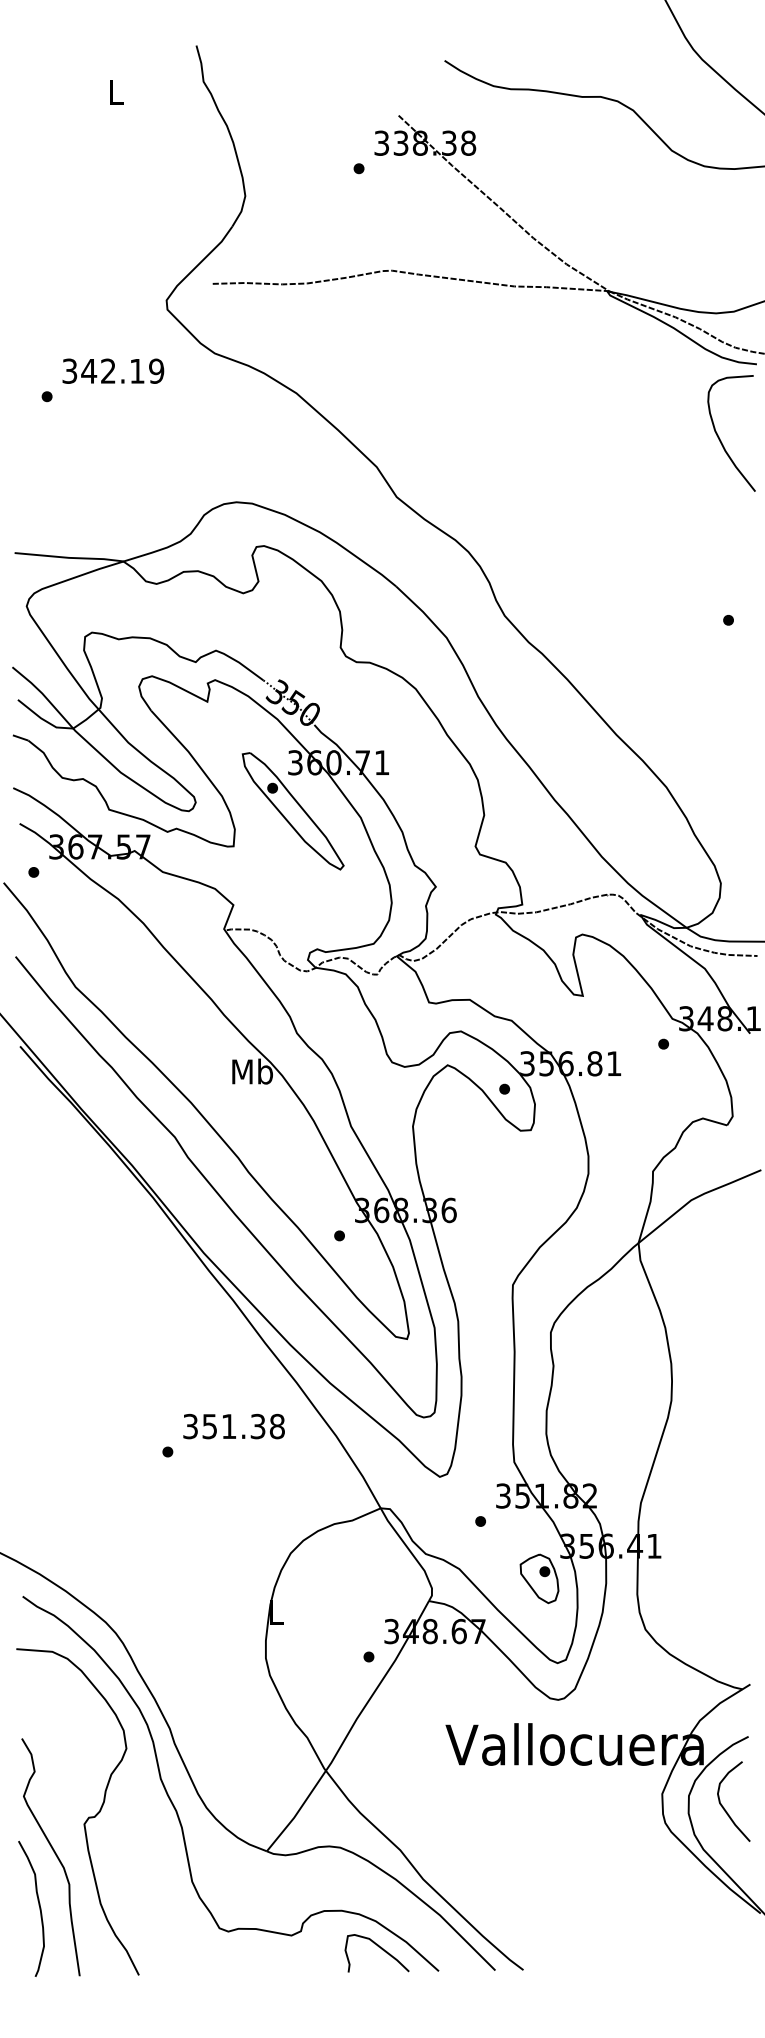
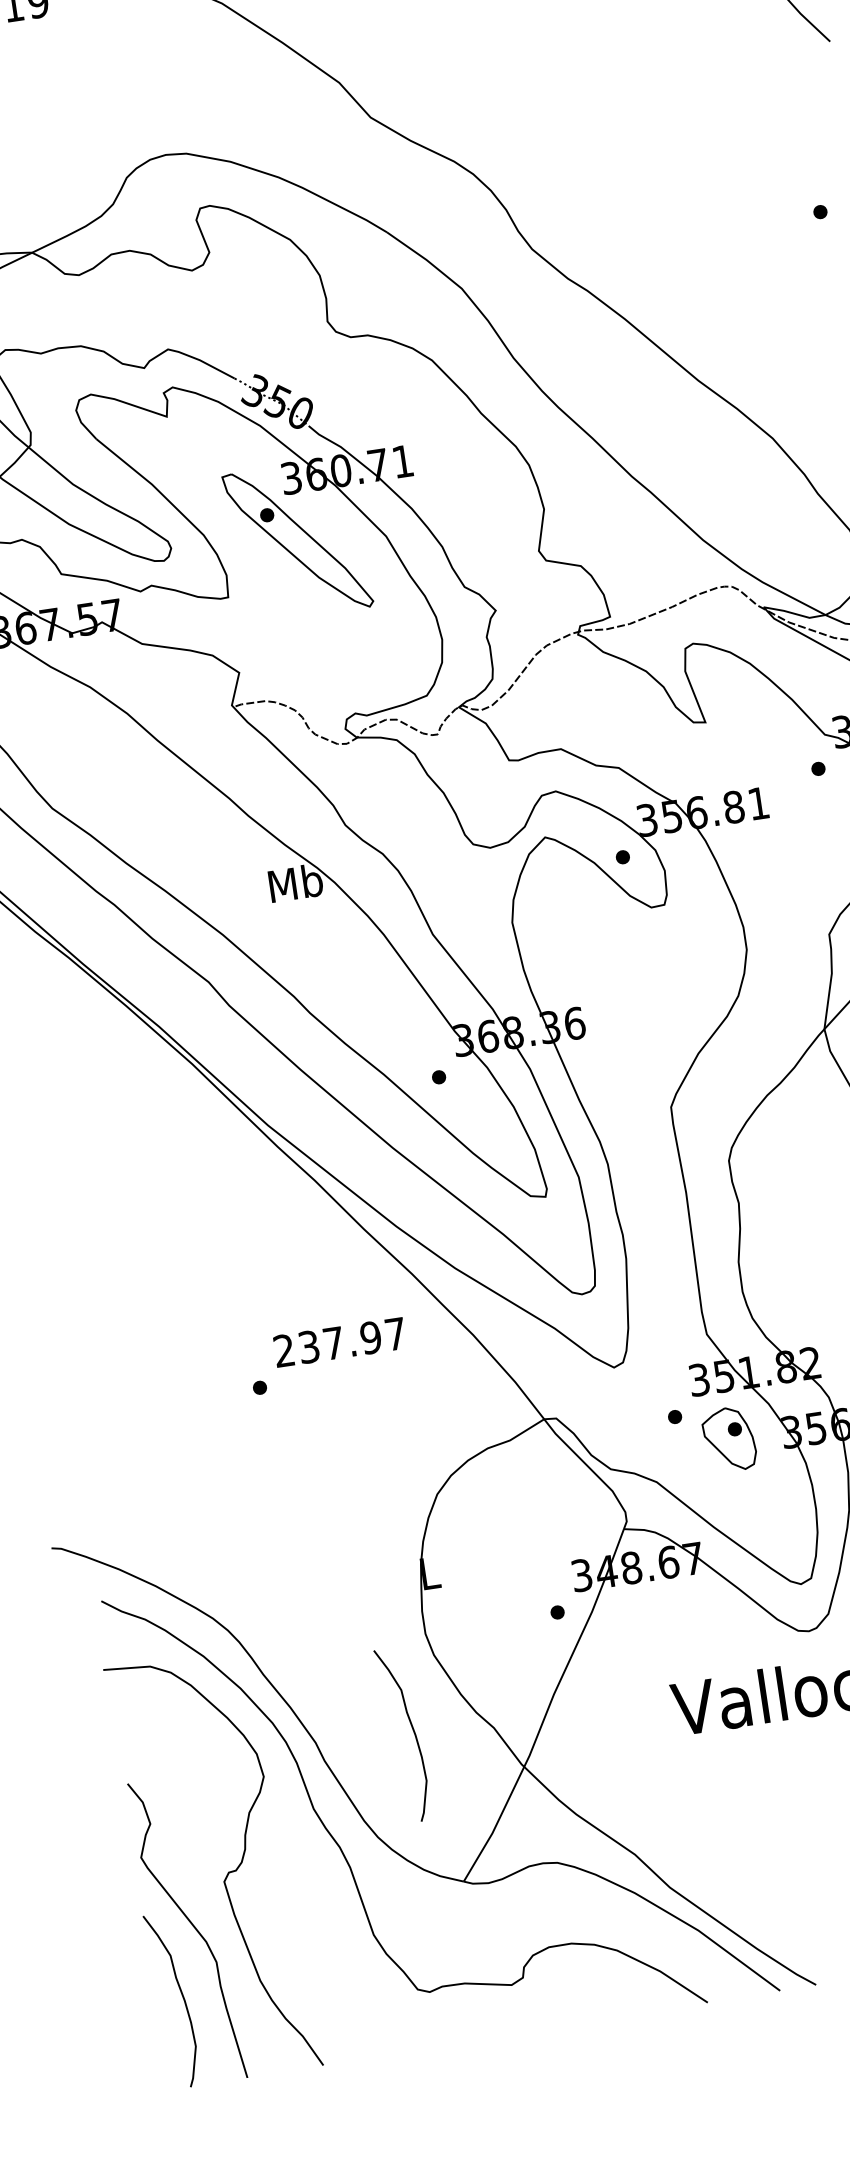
text: (233, 1426) -> (339, 1342), 351.38 -> 237.97
part: (539, 1578) -> (729, 1439), moved
curve: (244, 1729) -> (411, 1729), added
curve: (378, 1947) -> (625, 1983), removed

